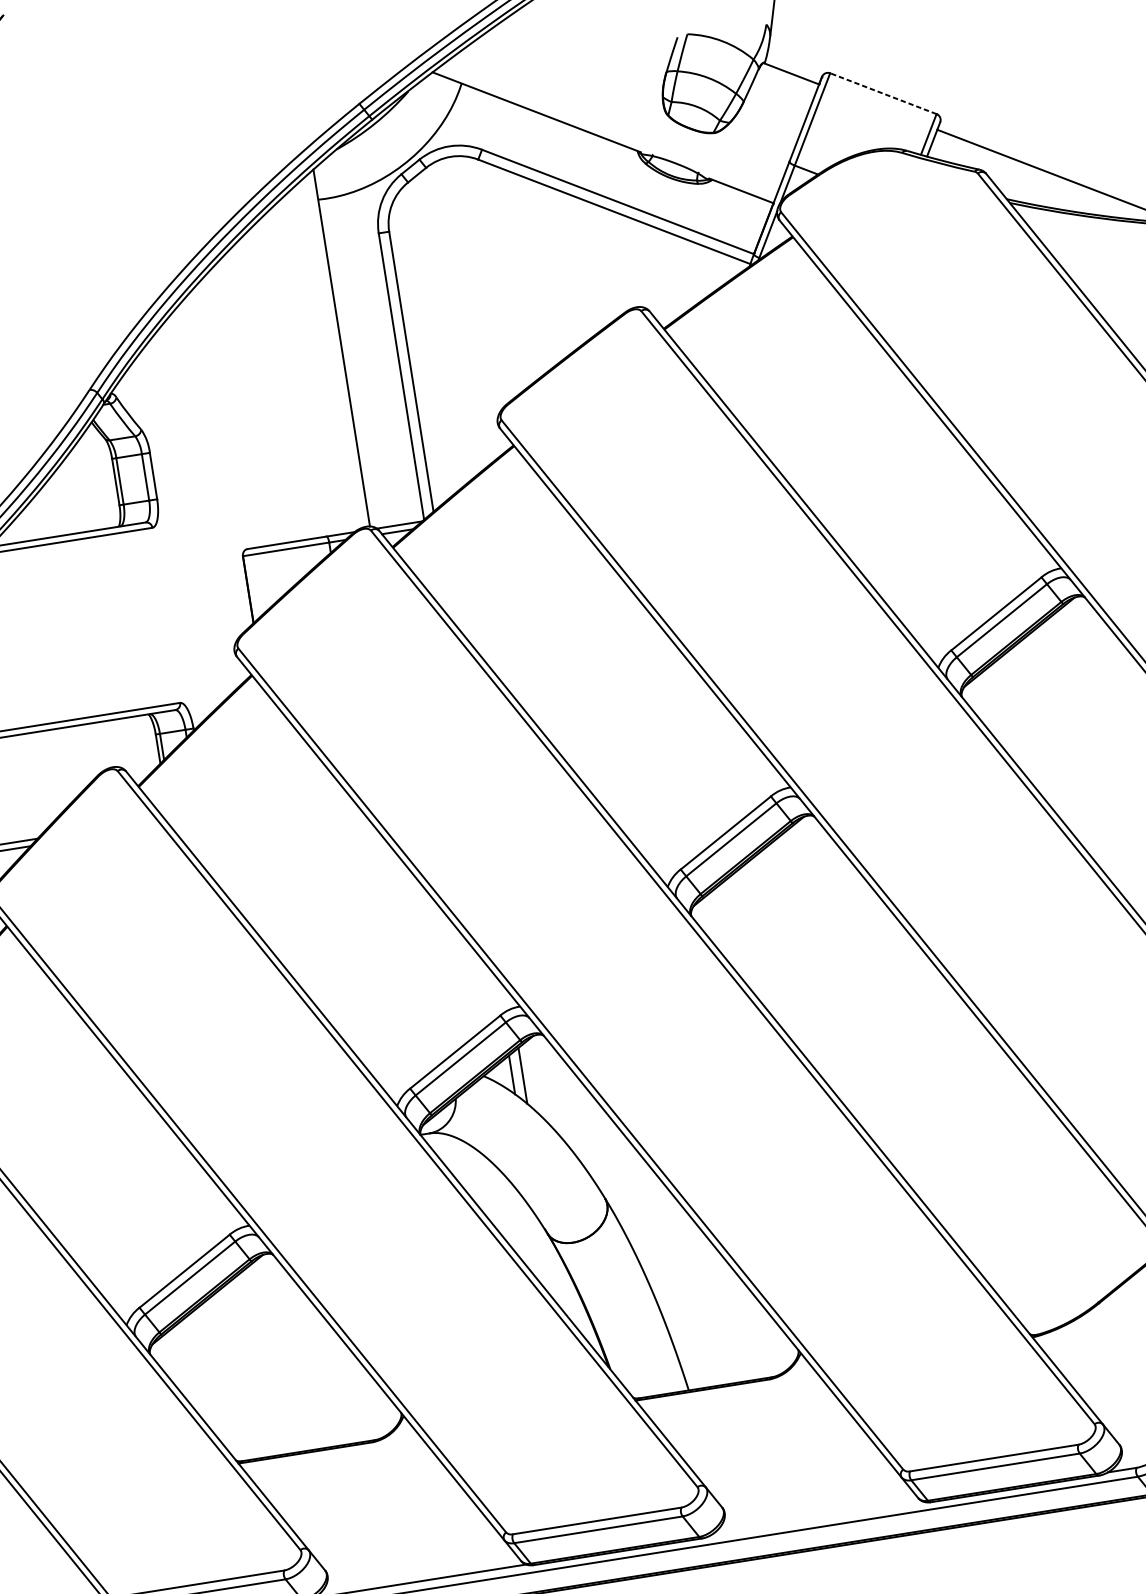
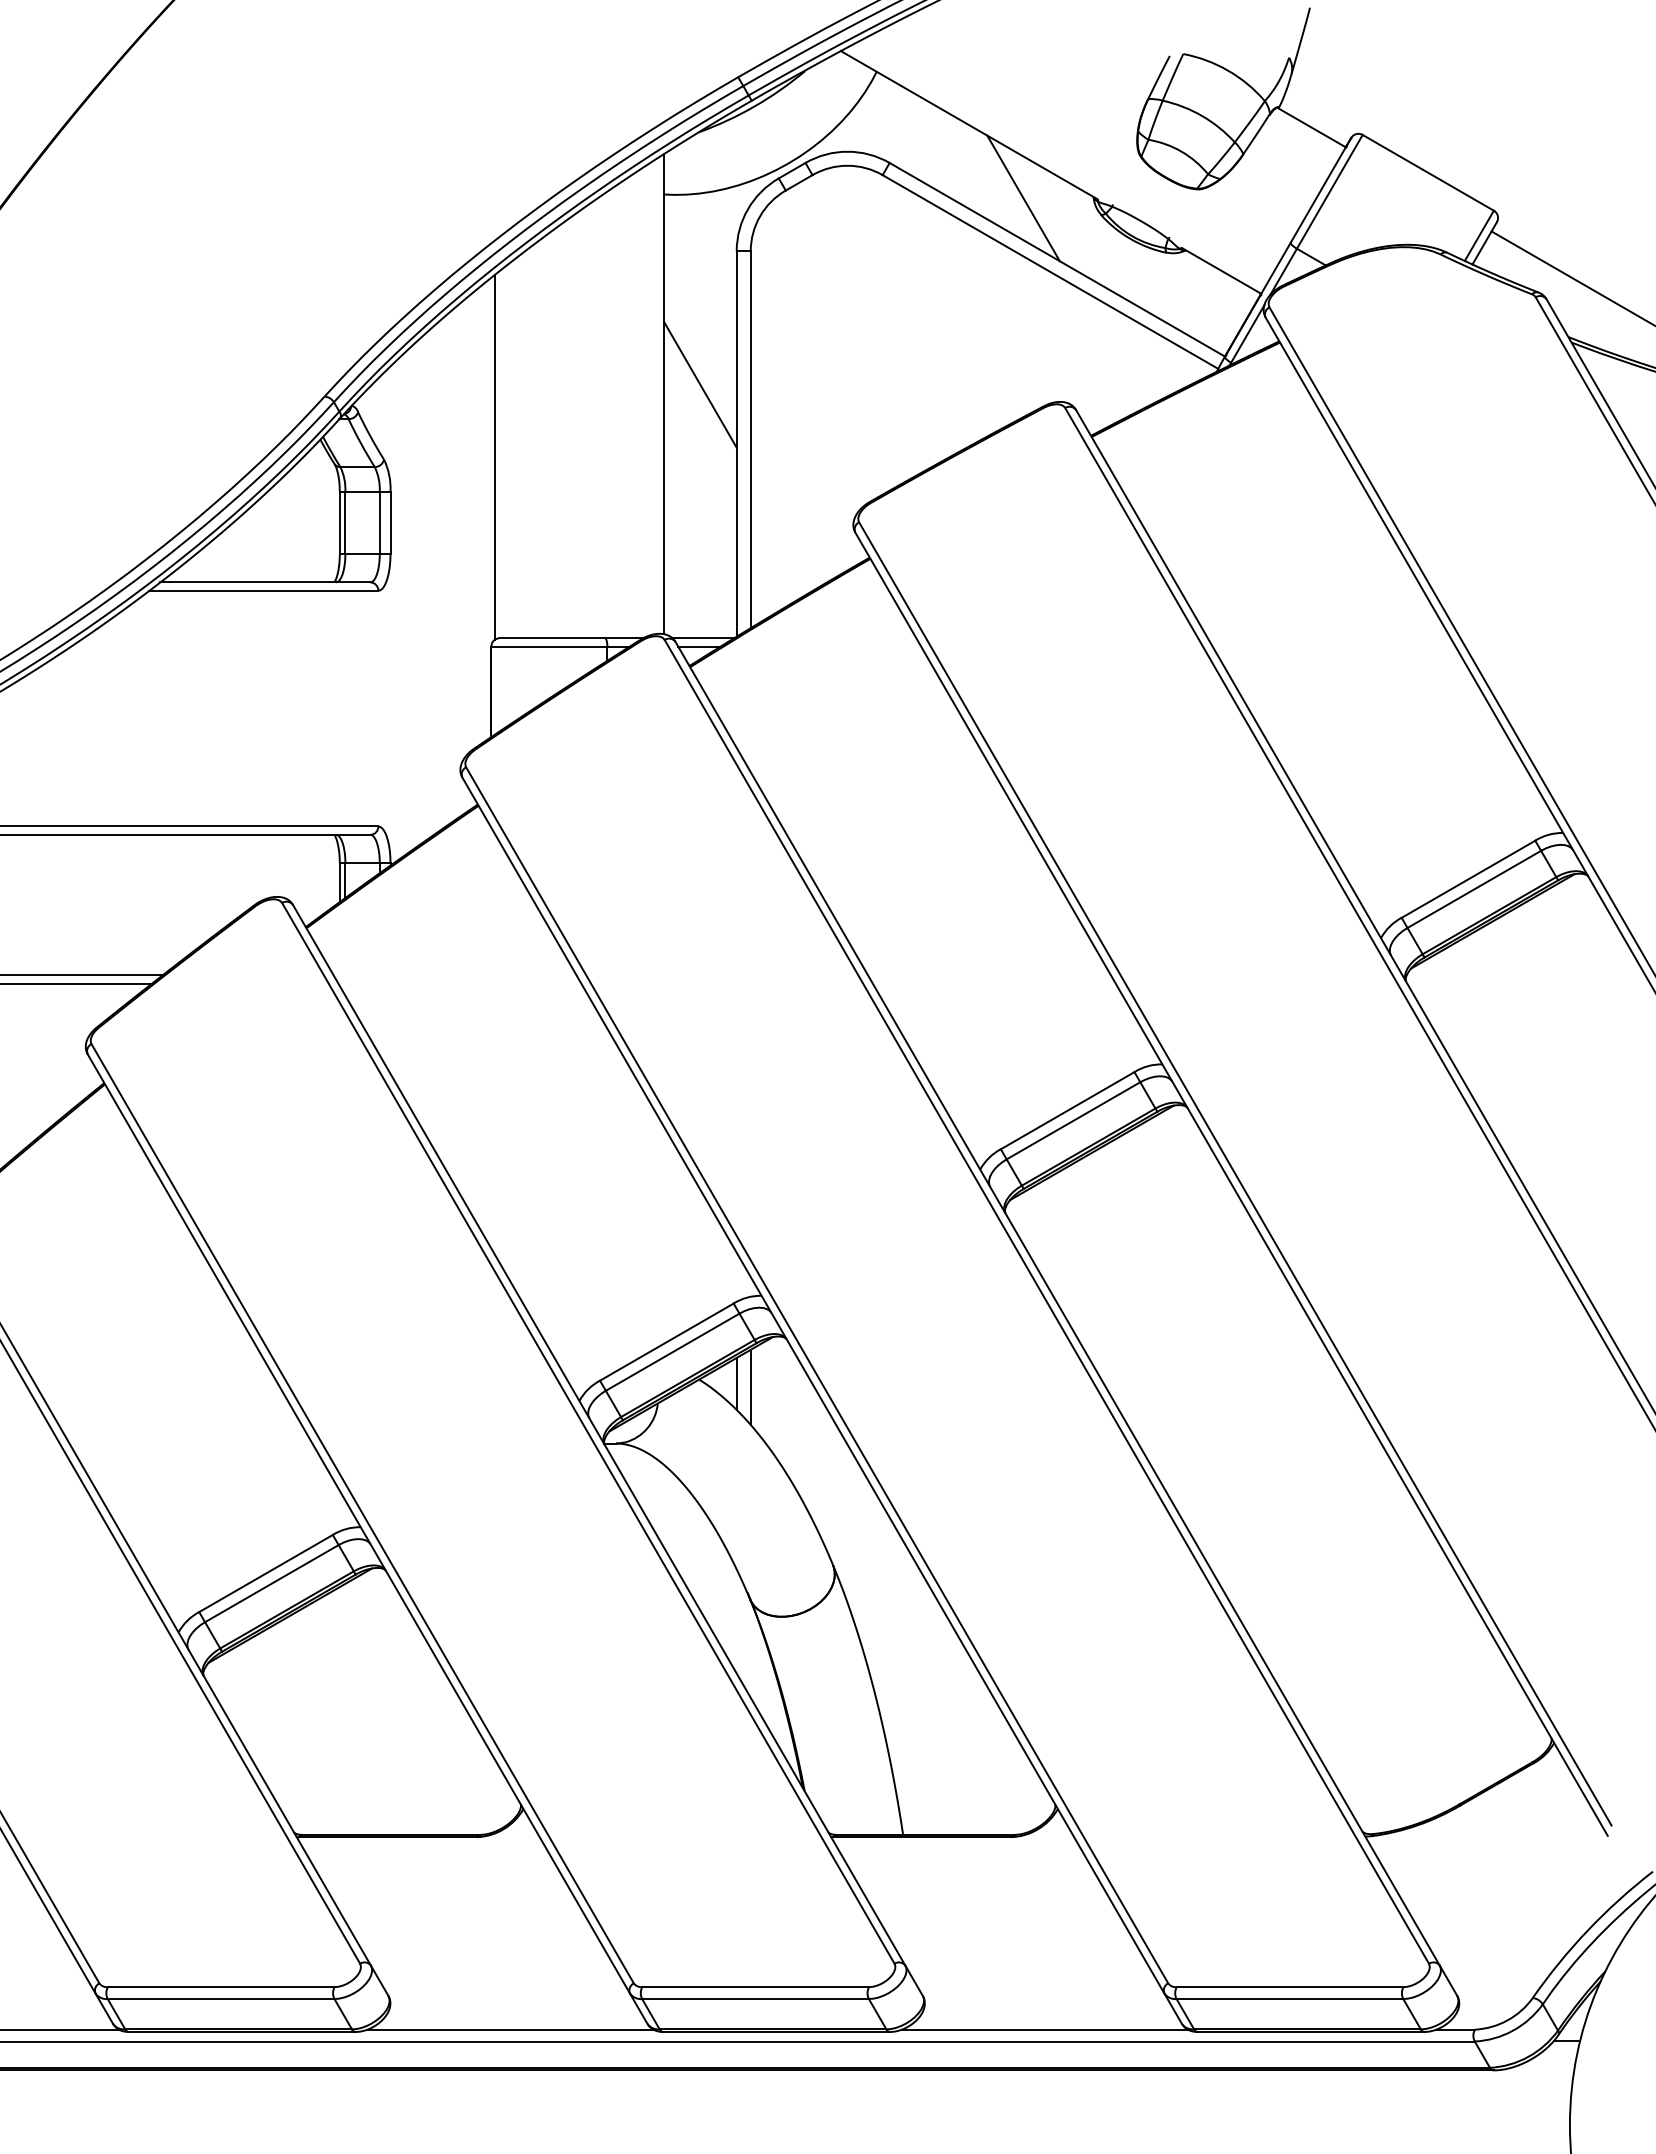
line: (883, 93) -> (1428, 172), dashed -> solid
line: (585, 160) -> (1023, 198), added
line: (367, 336) -> (700, 384), added
line: (223, 414) -> (495, 456), added
line: (816, 1518) -> (1044, 2029), added

